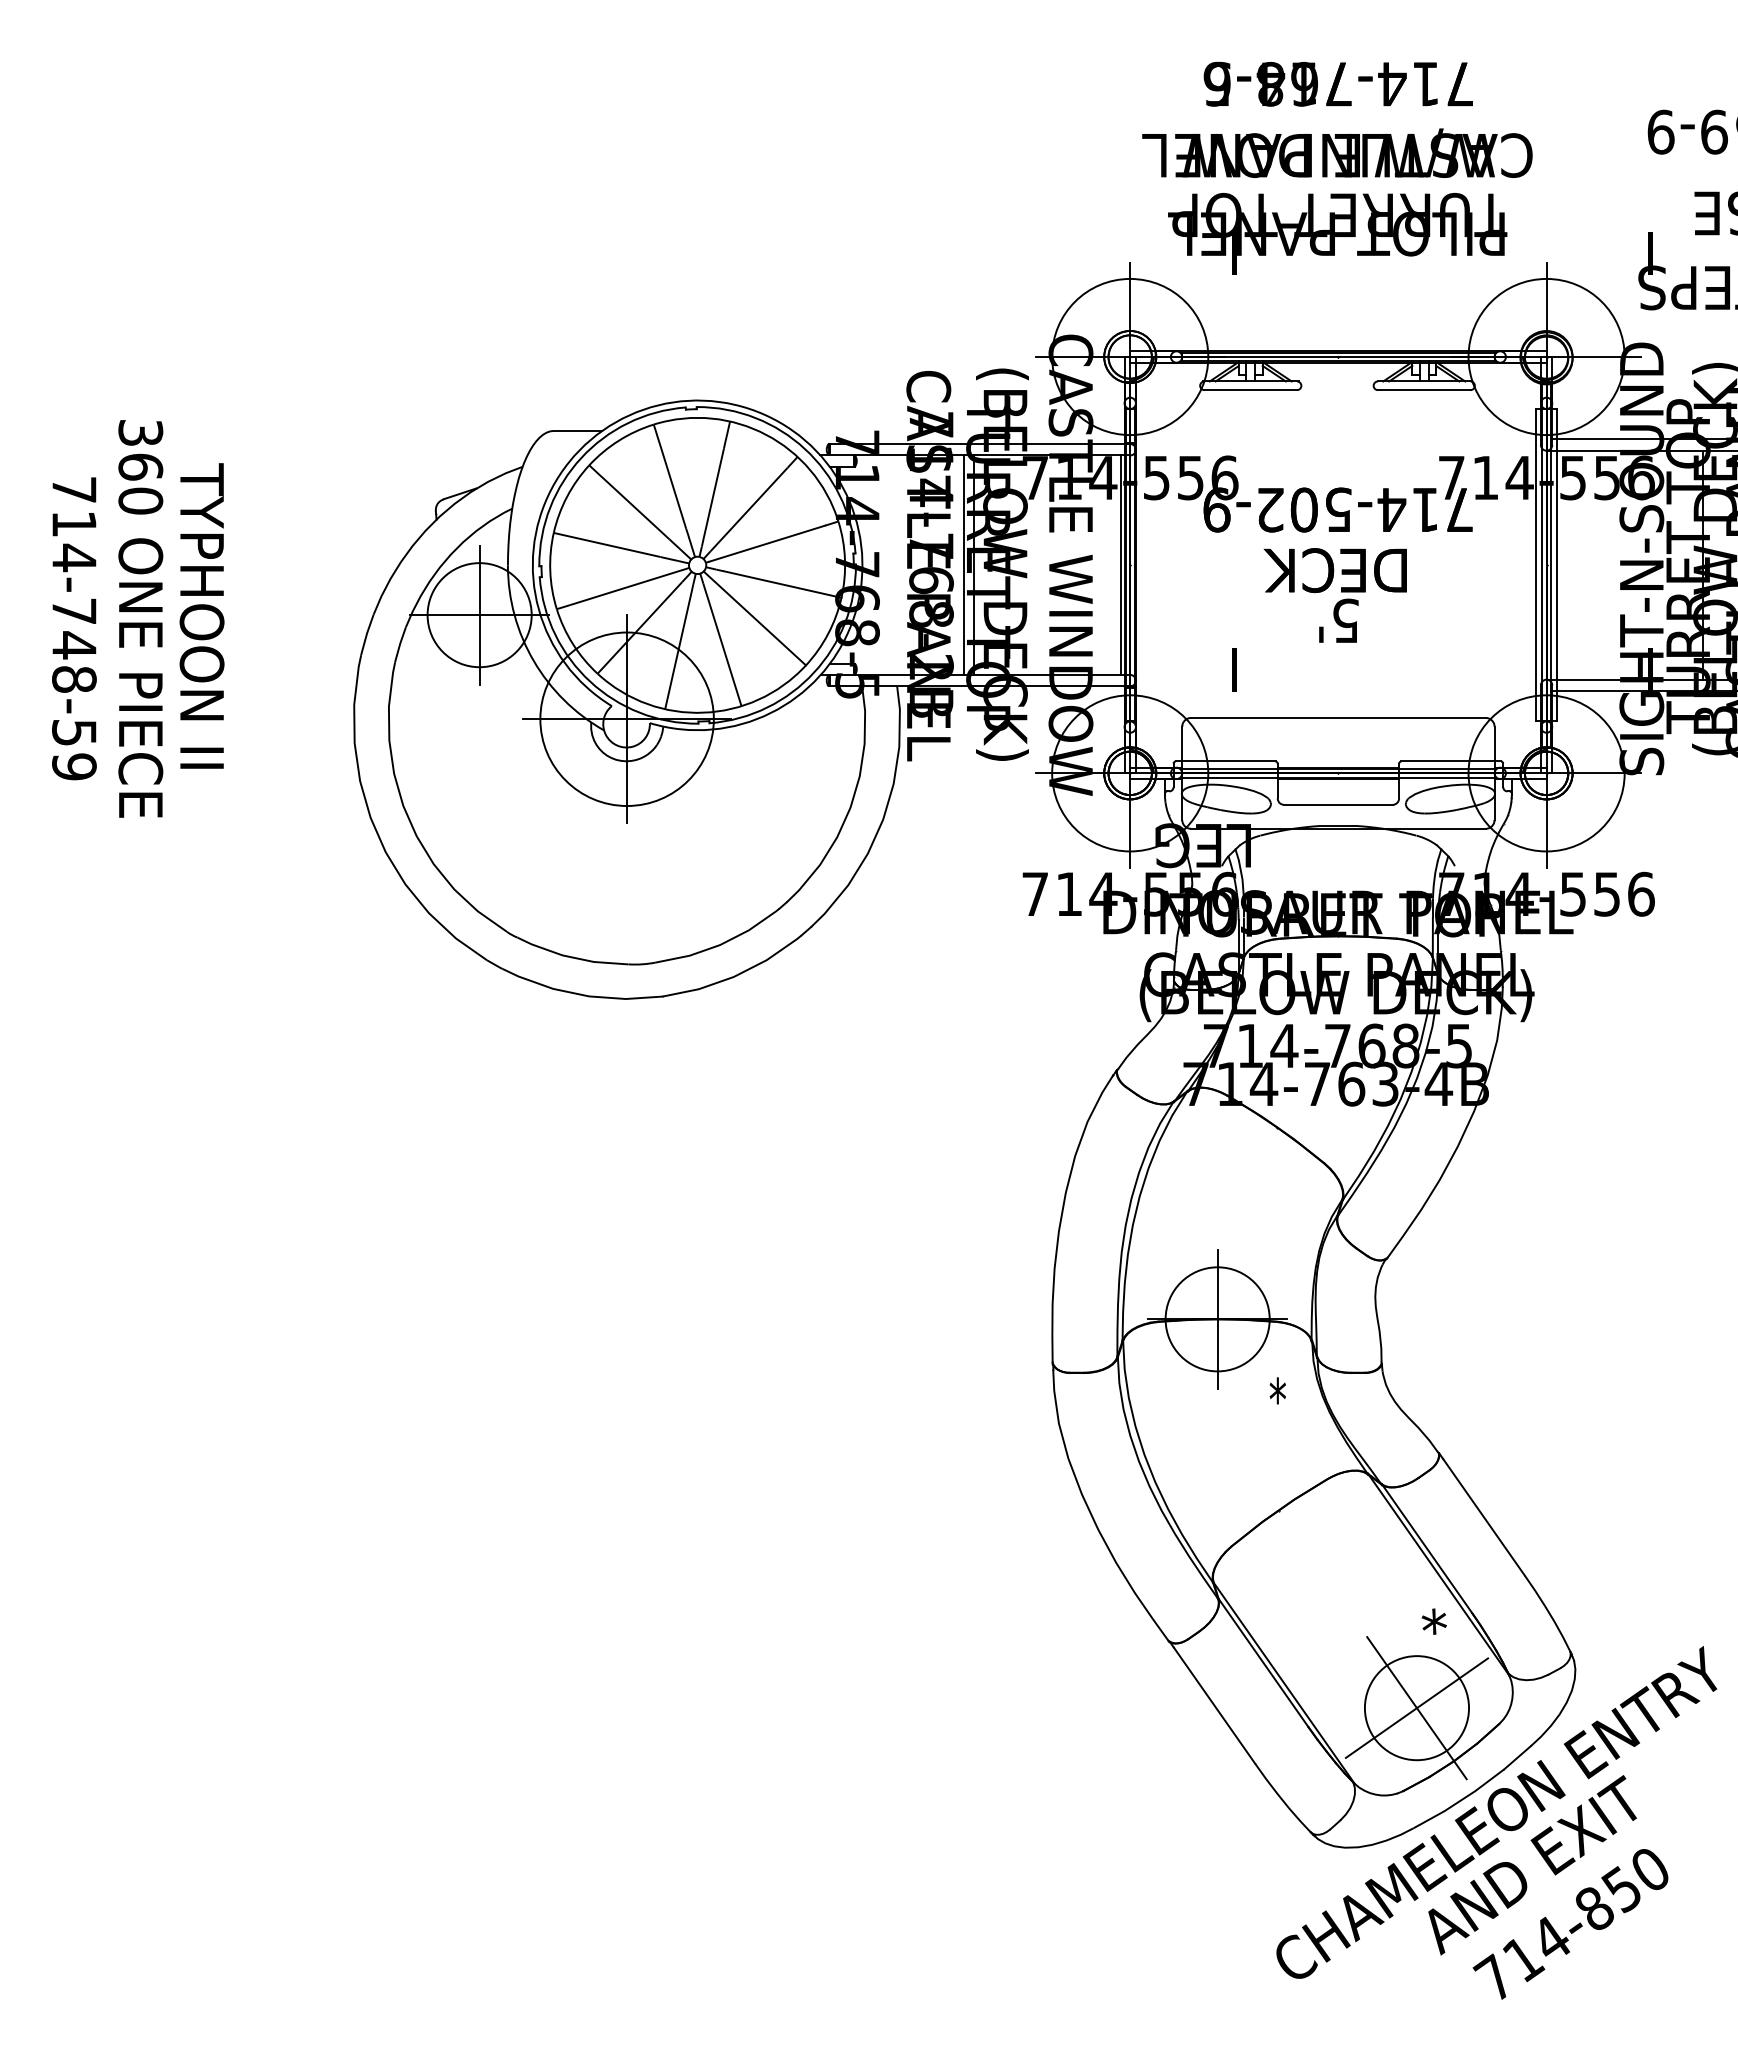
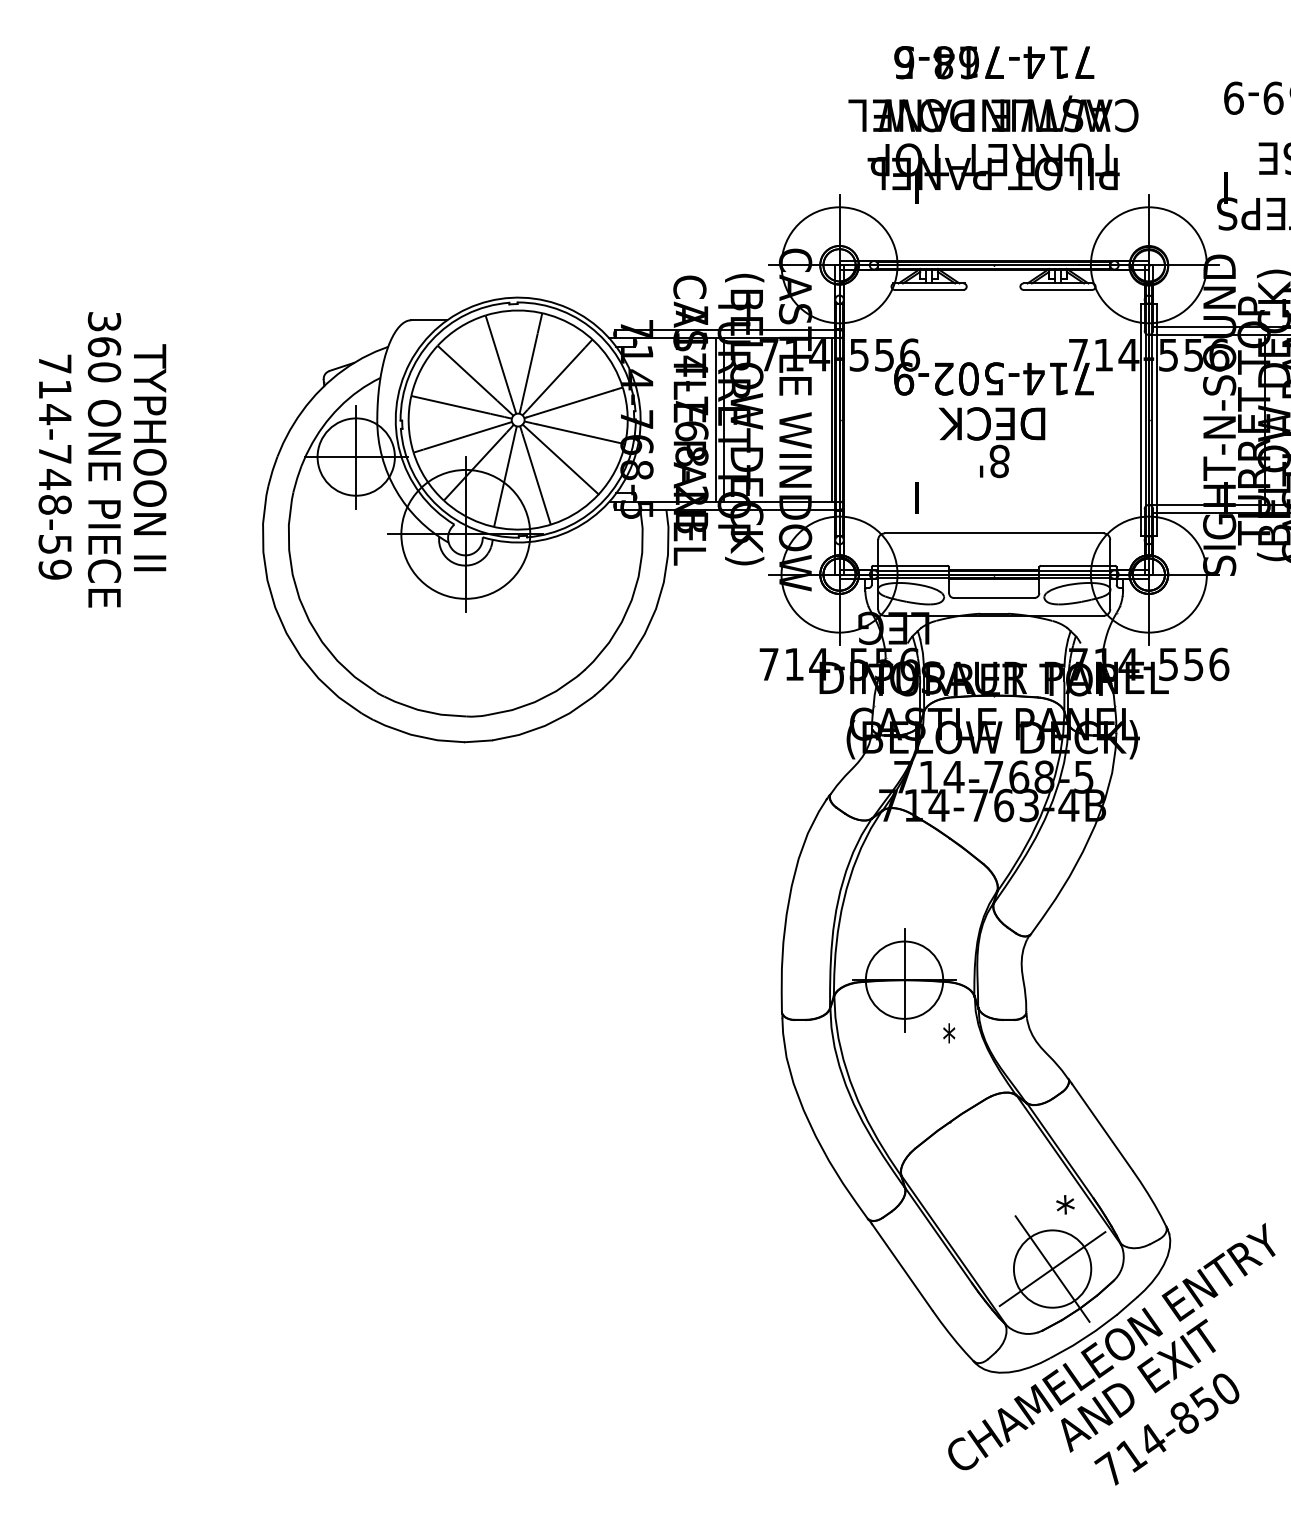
text: (1345, 620) -> (999, 461), 5' -> 8'

